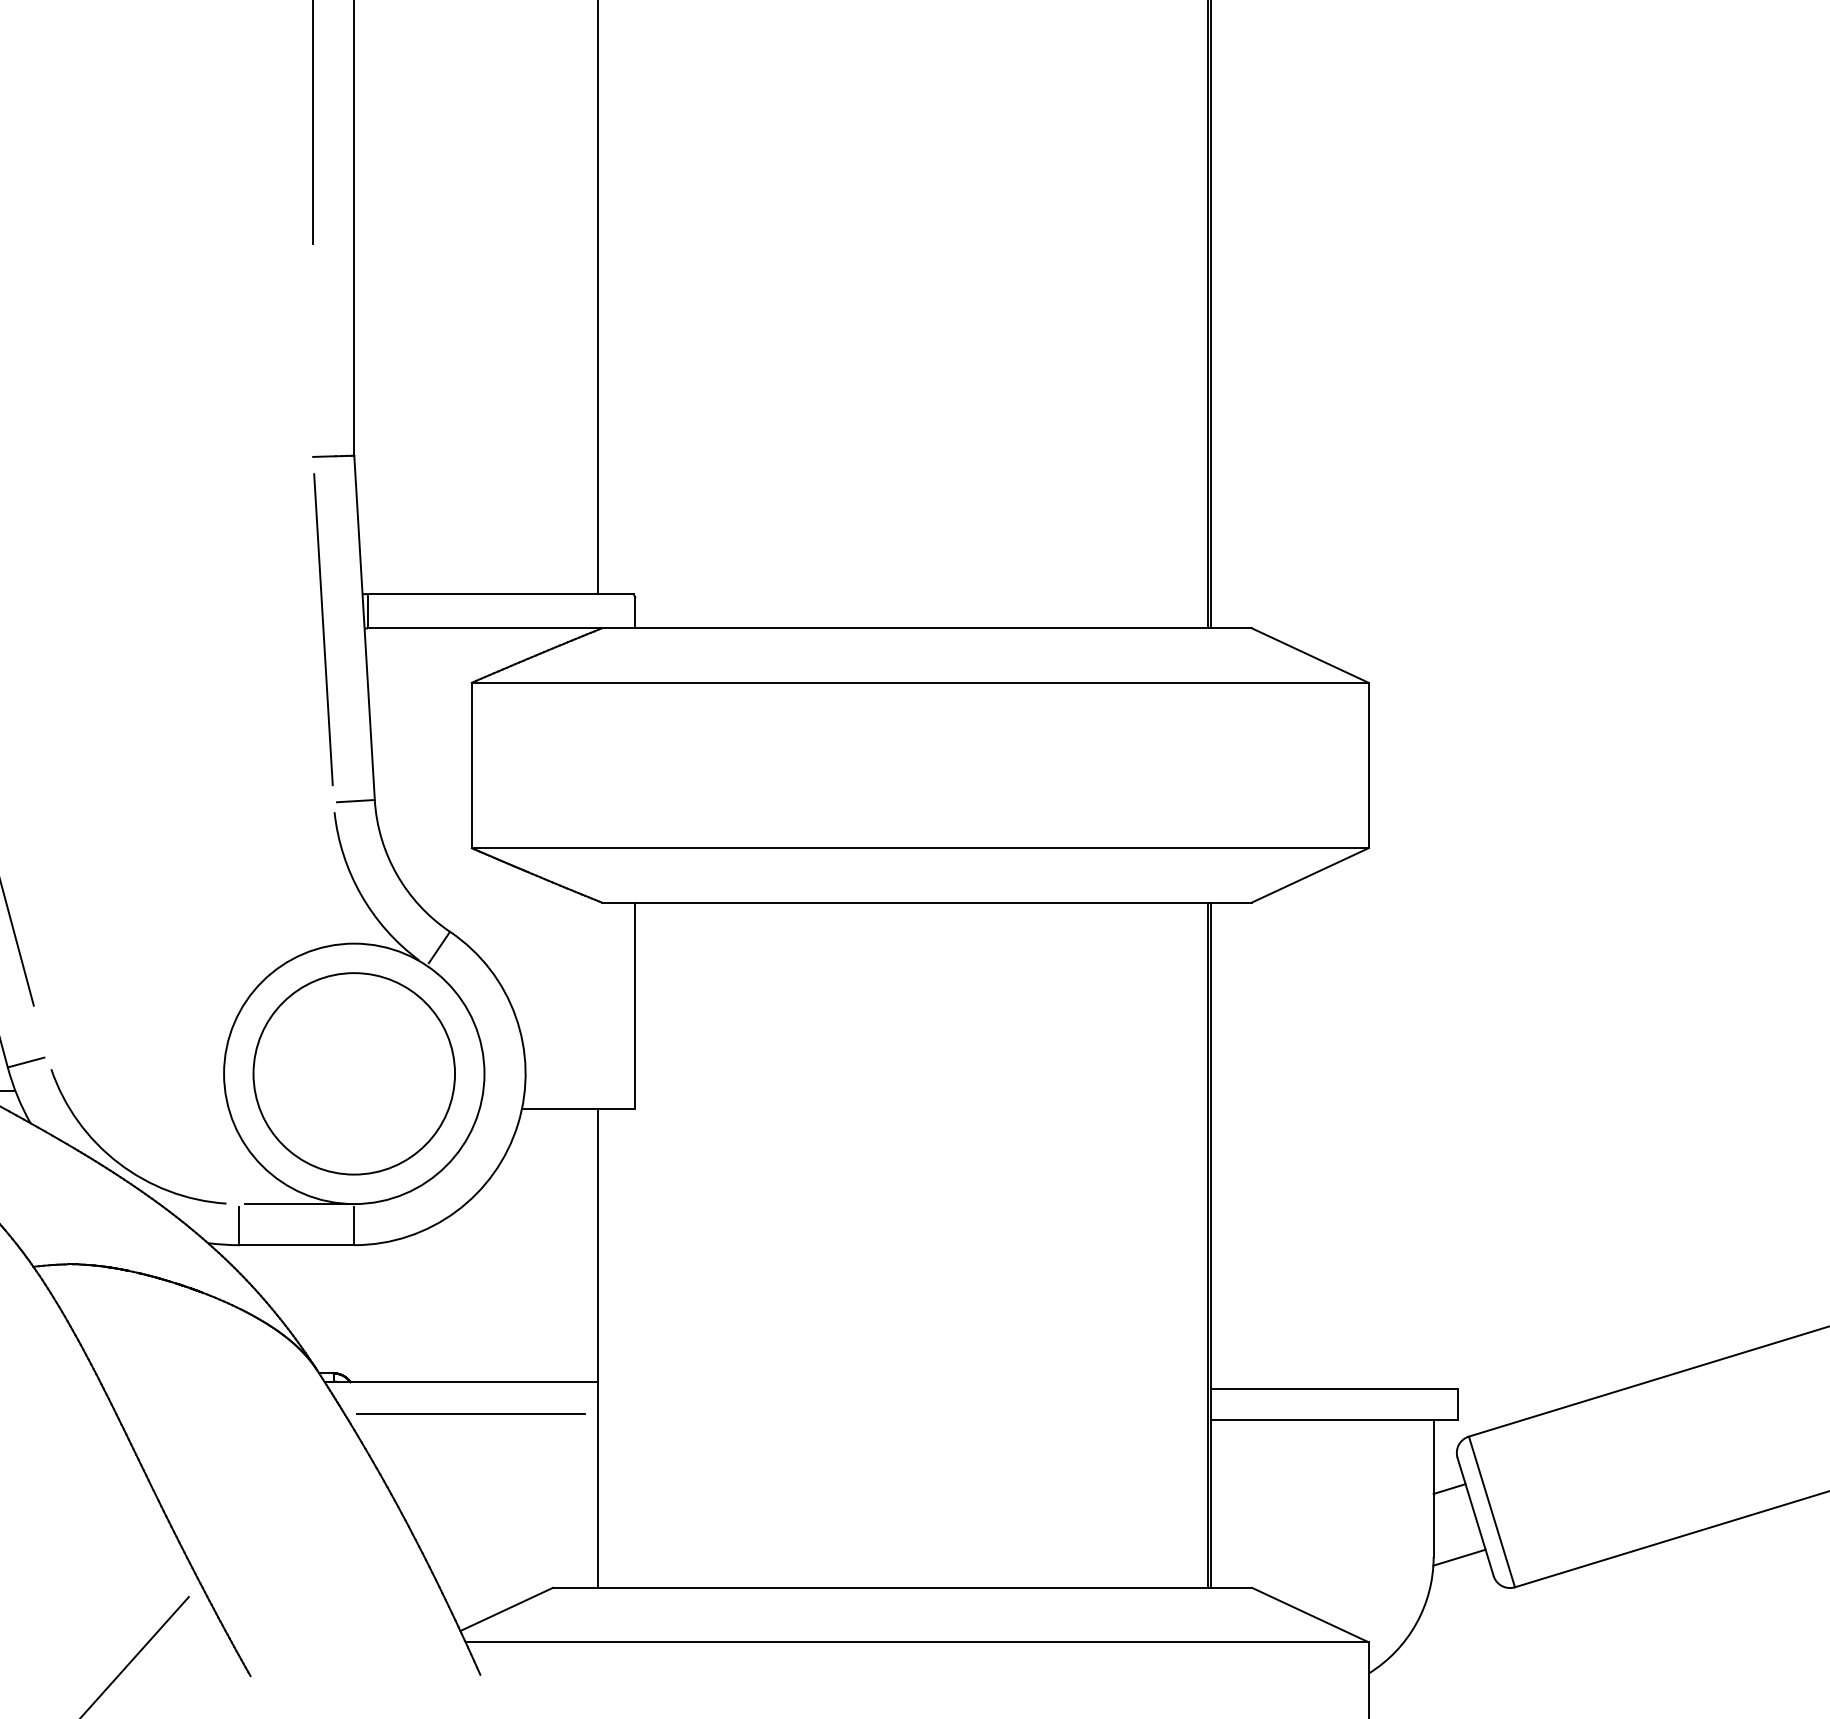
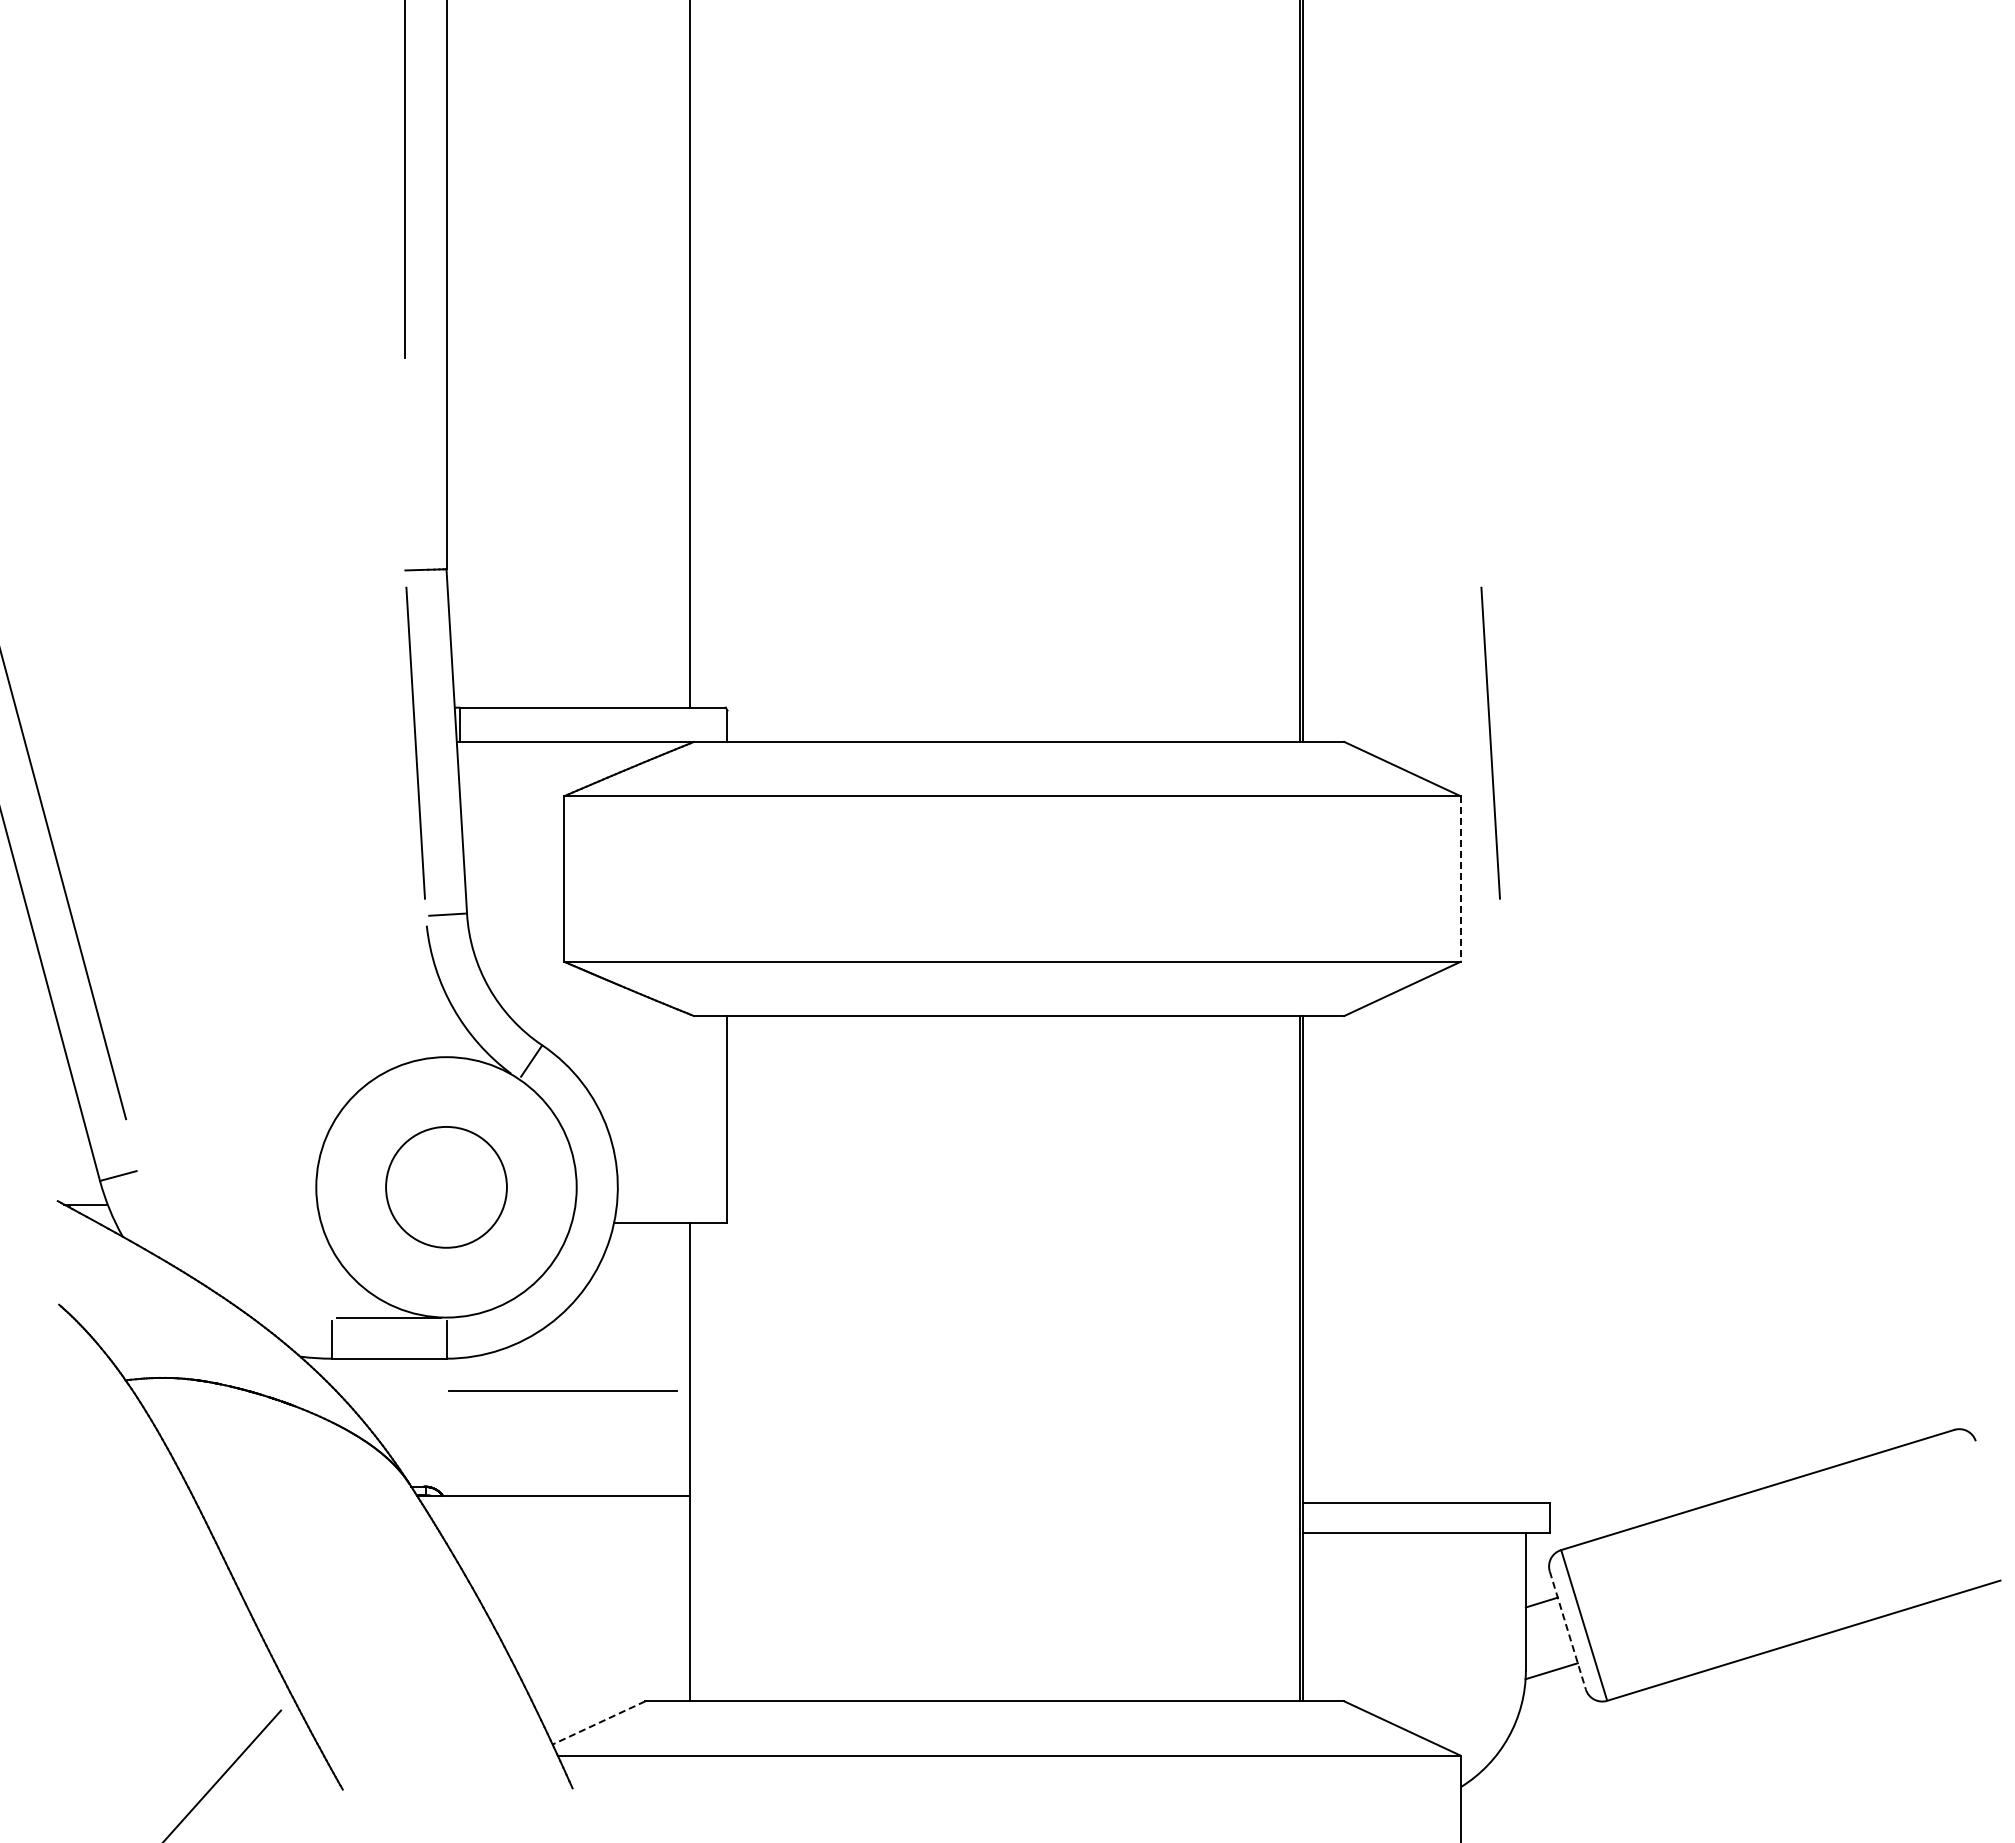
line: (1398, 628) -> (1490, 742), added
line: (1368, 765) -> (1460, 879), solid -> dashed
circle: (354, 1073) -> (446, 1187), size x0.6
arc: (119, 1161) -> (211, 1275), removed
line: (470, 1412) -> (562, 1390), moved
line: (1475, 1516) -> (1567, 1630), solid -> dashed
line: (506, 1609) -> (598, 1723), solid -> dashed

